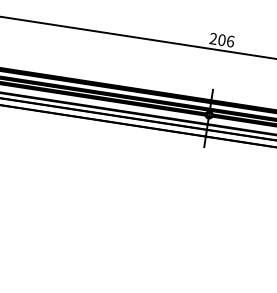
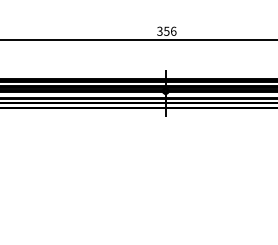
text: (217, 38) -> (163, 30), 206 -> 356

